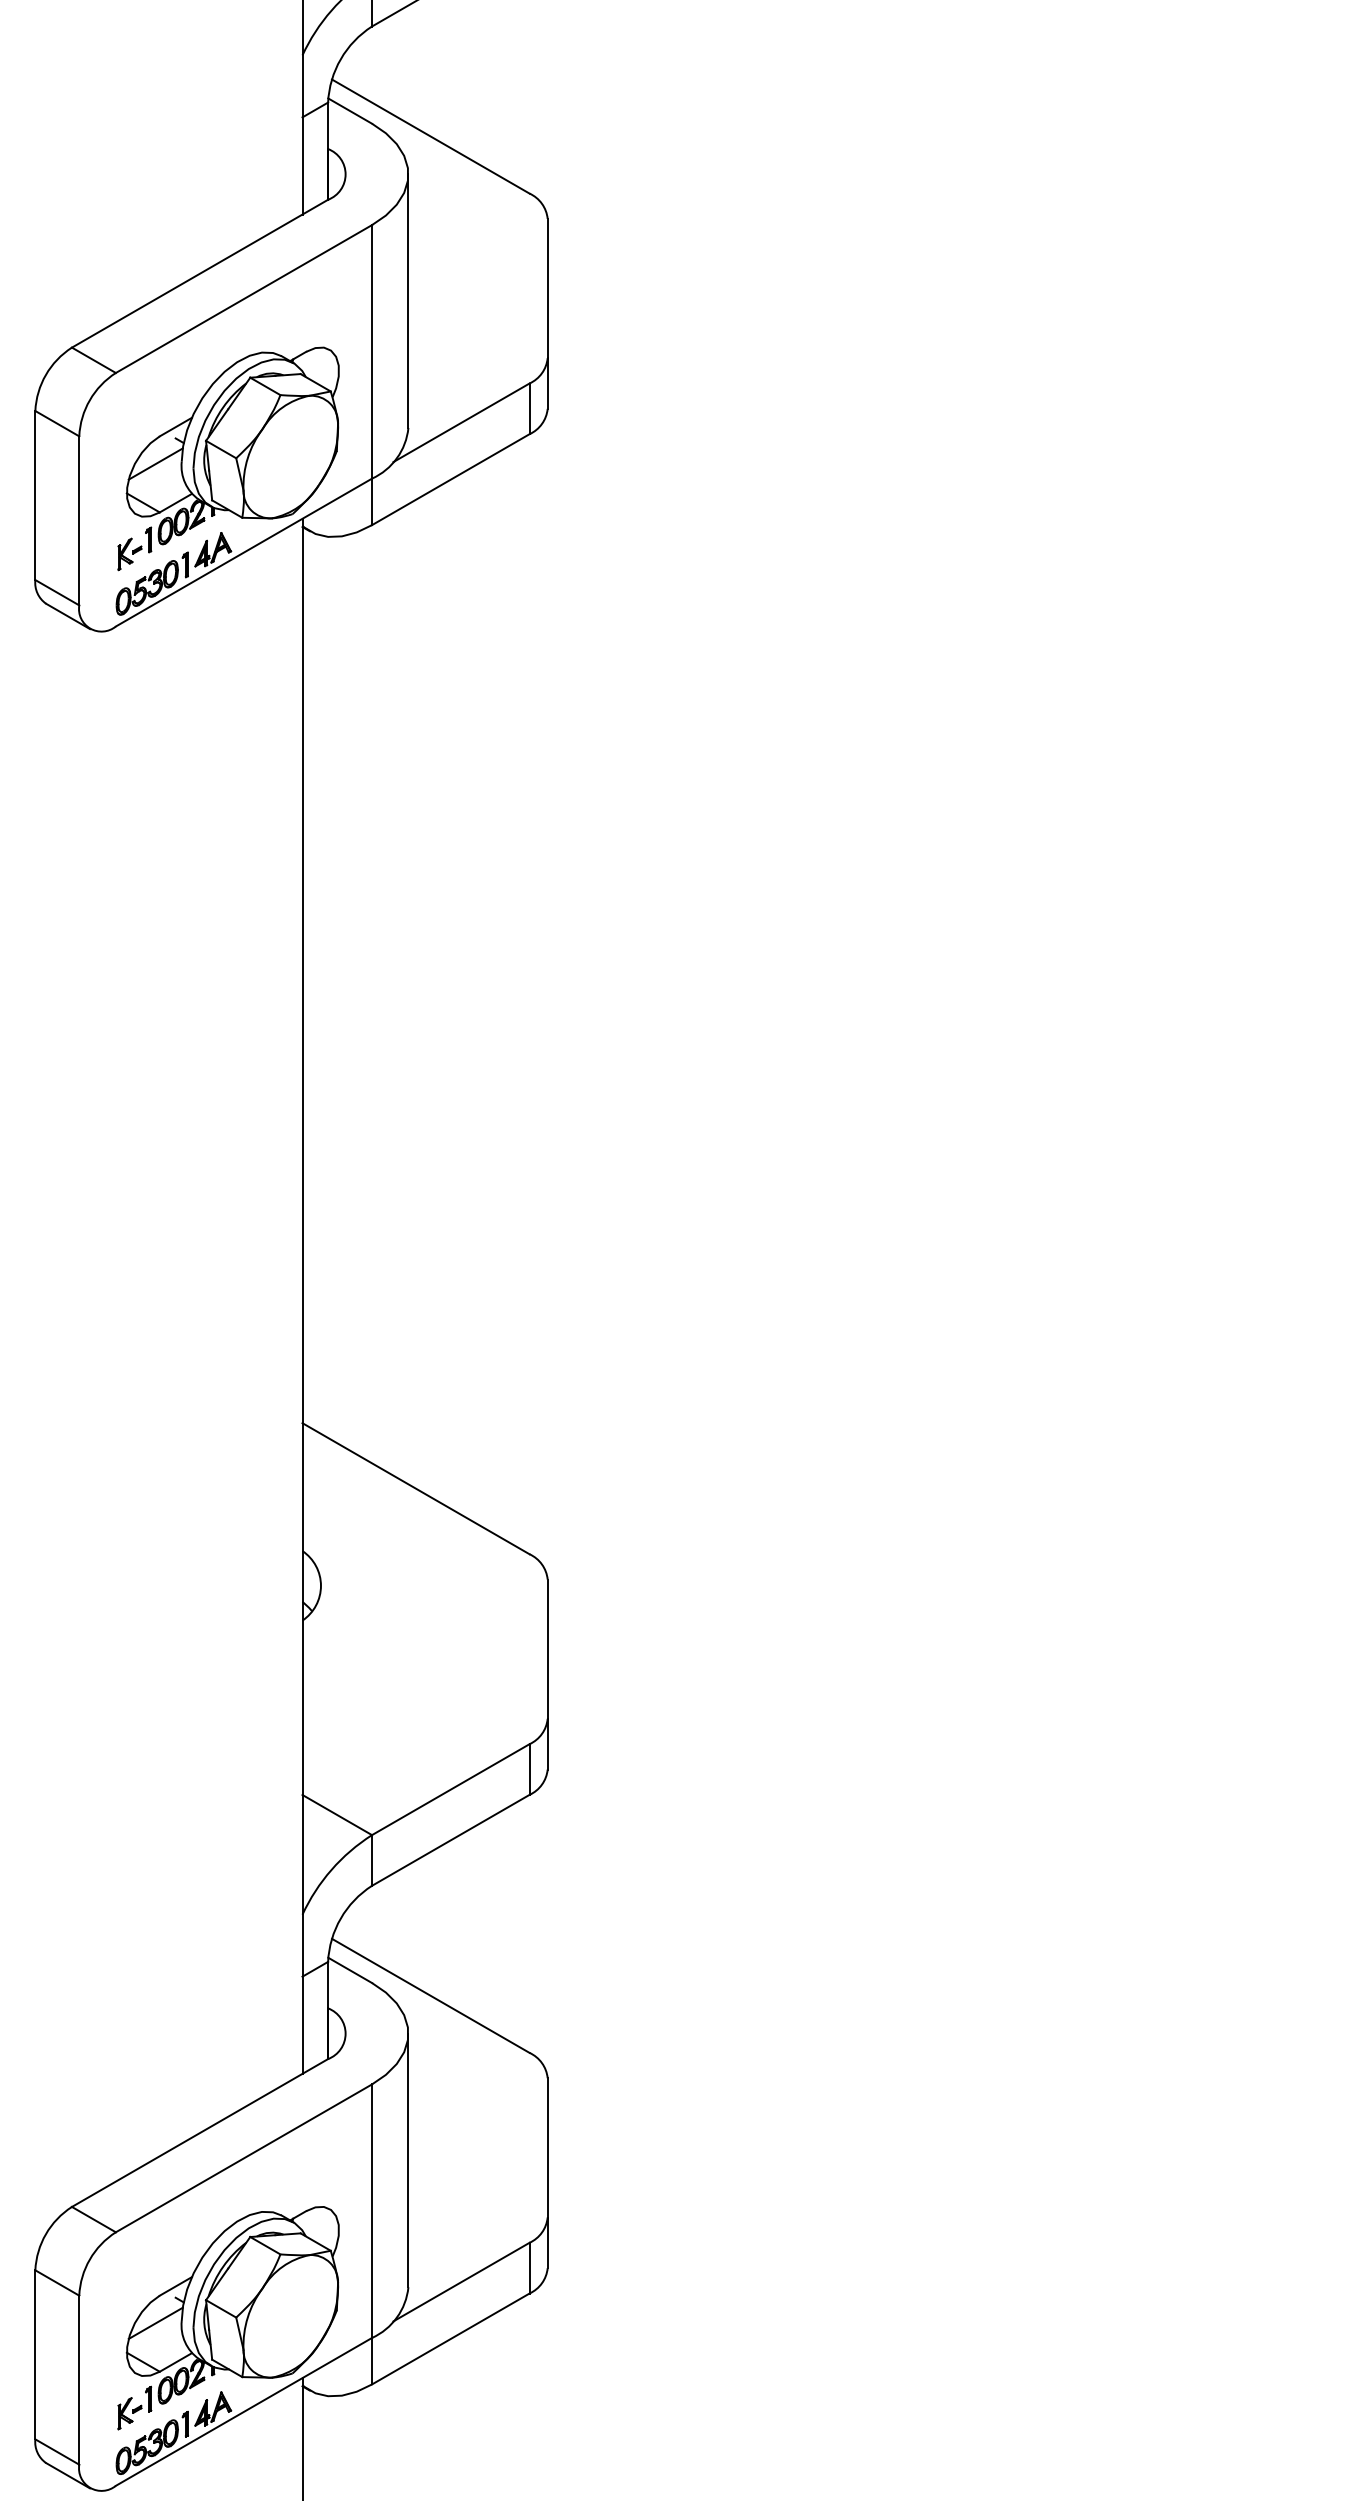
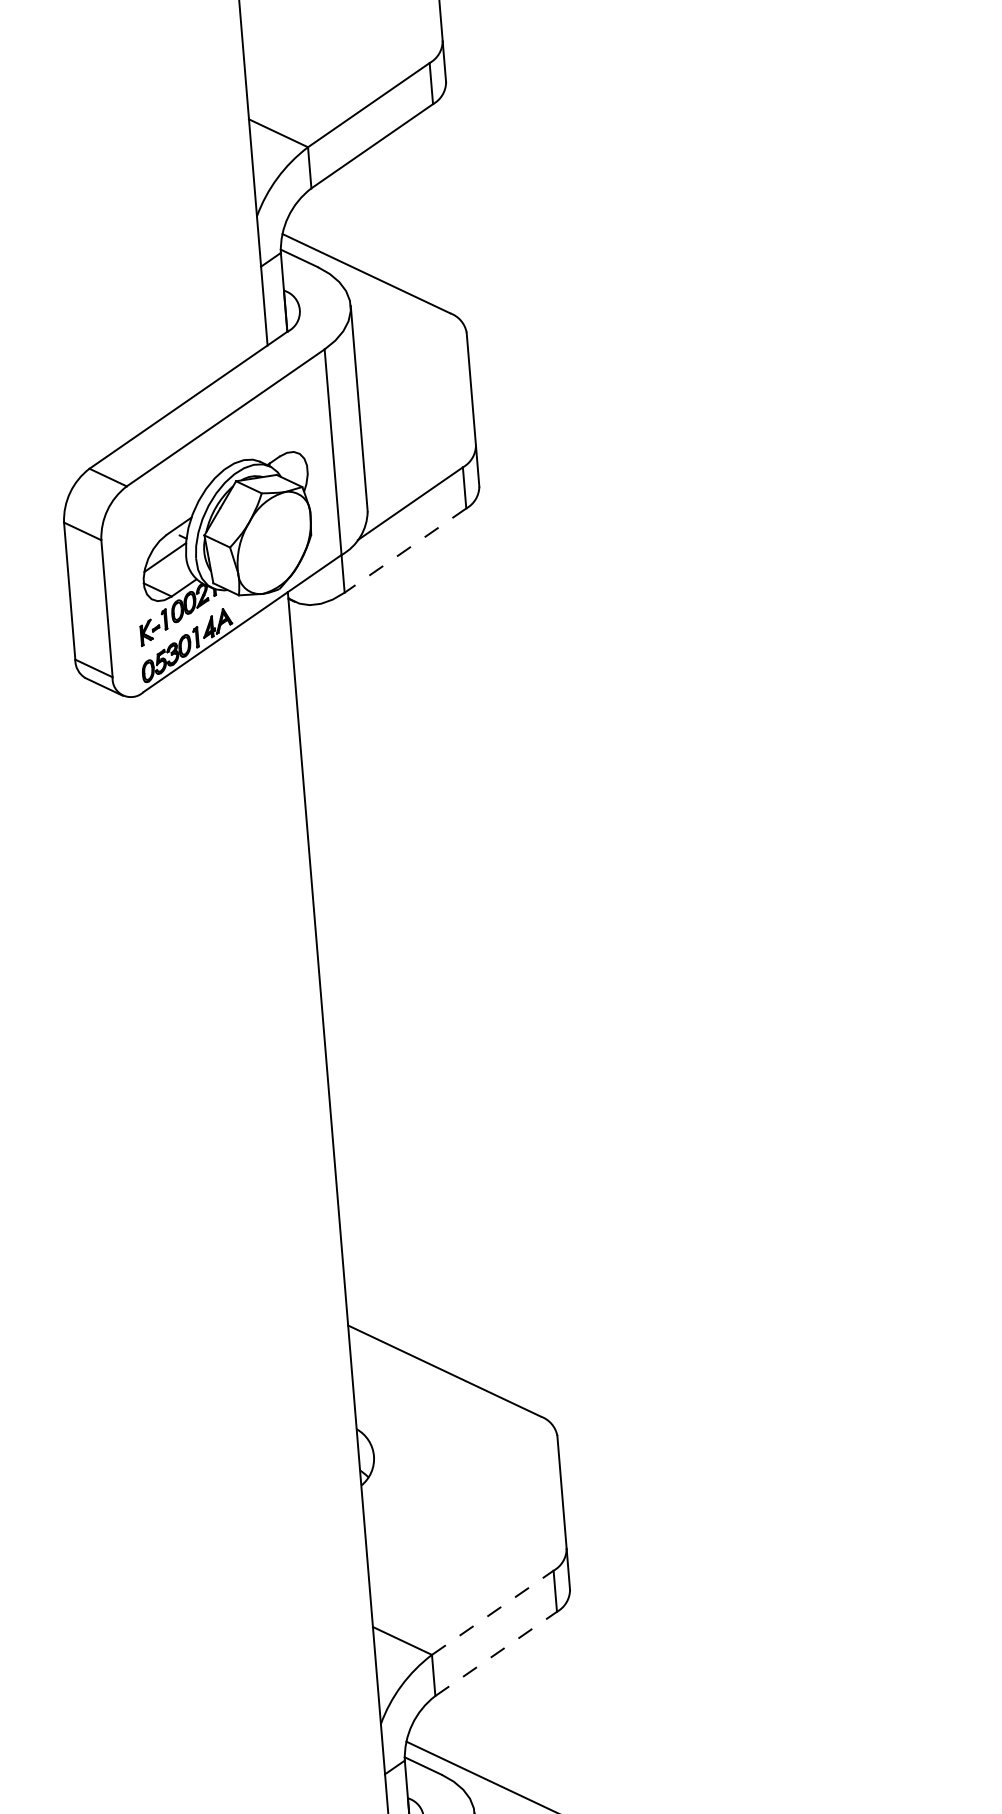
line: (450, 479) -> (405, 550), solid -> dashed
line: (450, 1789) -> (492, 1612), solid -> dashed
line: (450, 1840) -> (495, 1654), solid -> dashed

